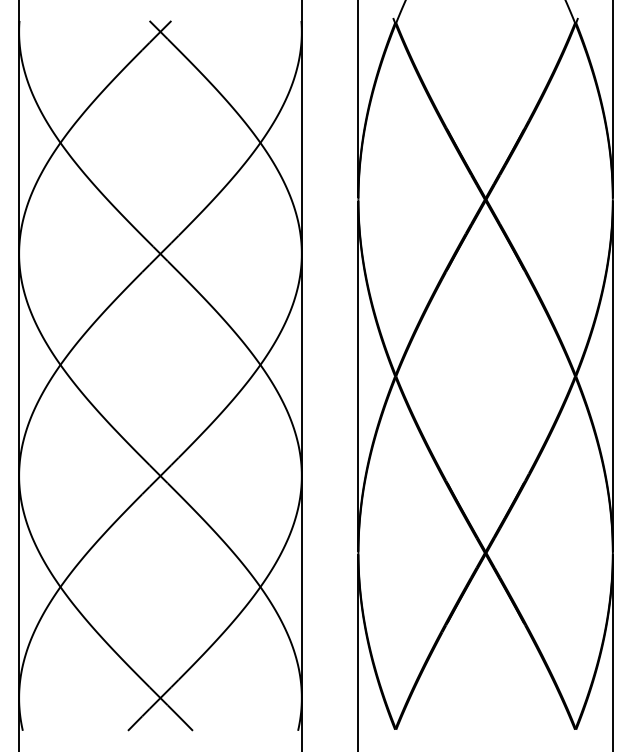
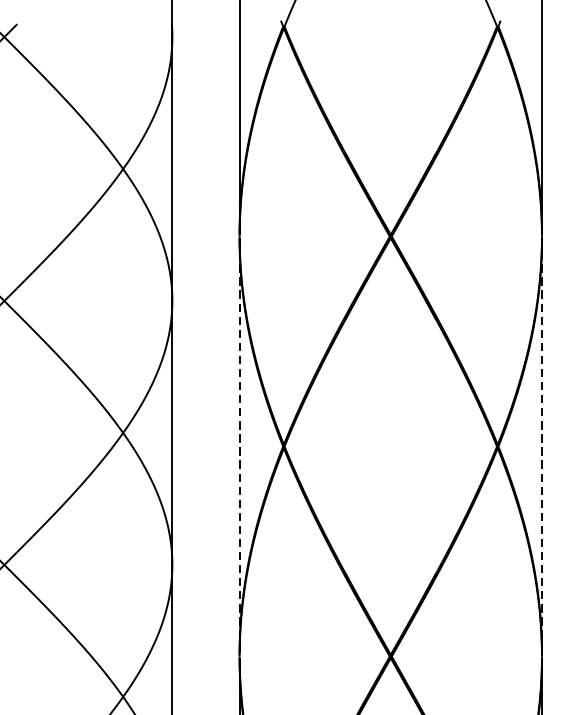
line: (358, 376) -> (239, 446), solid -> dashed
line: (612, 376) -> (541, 446), solid -> dashed

